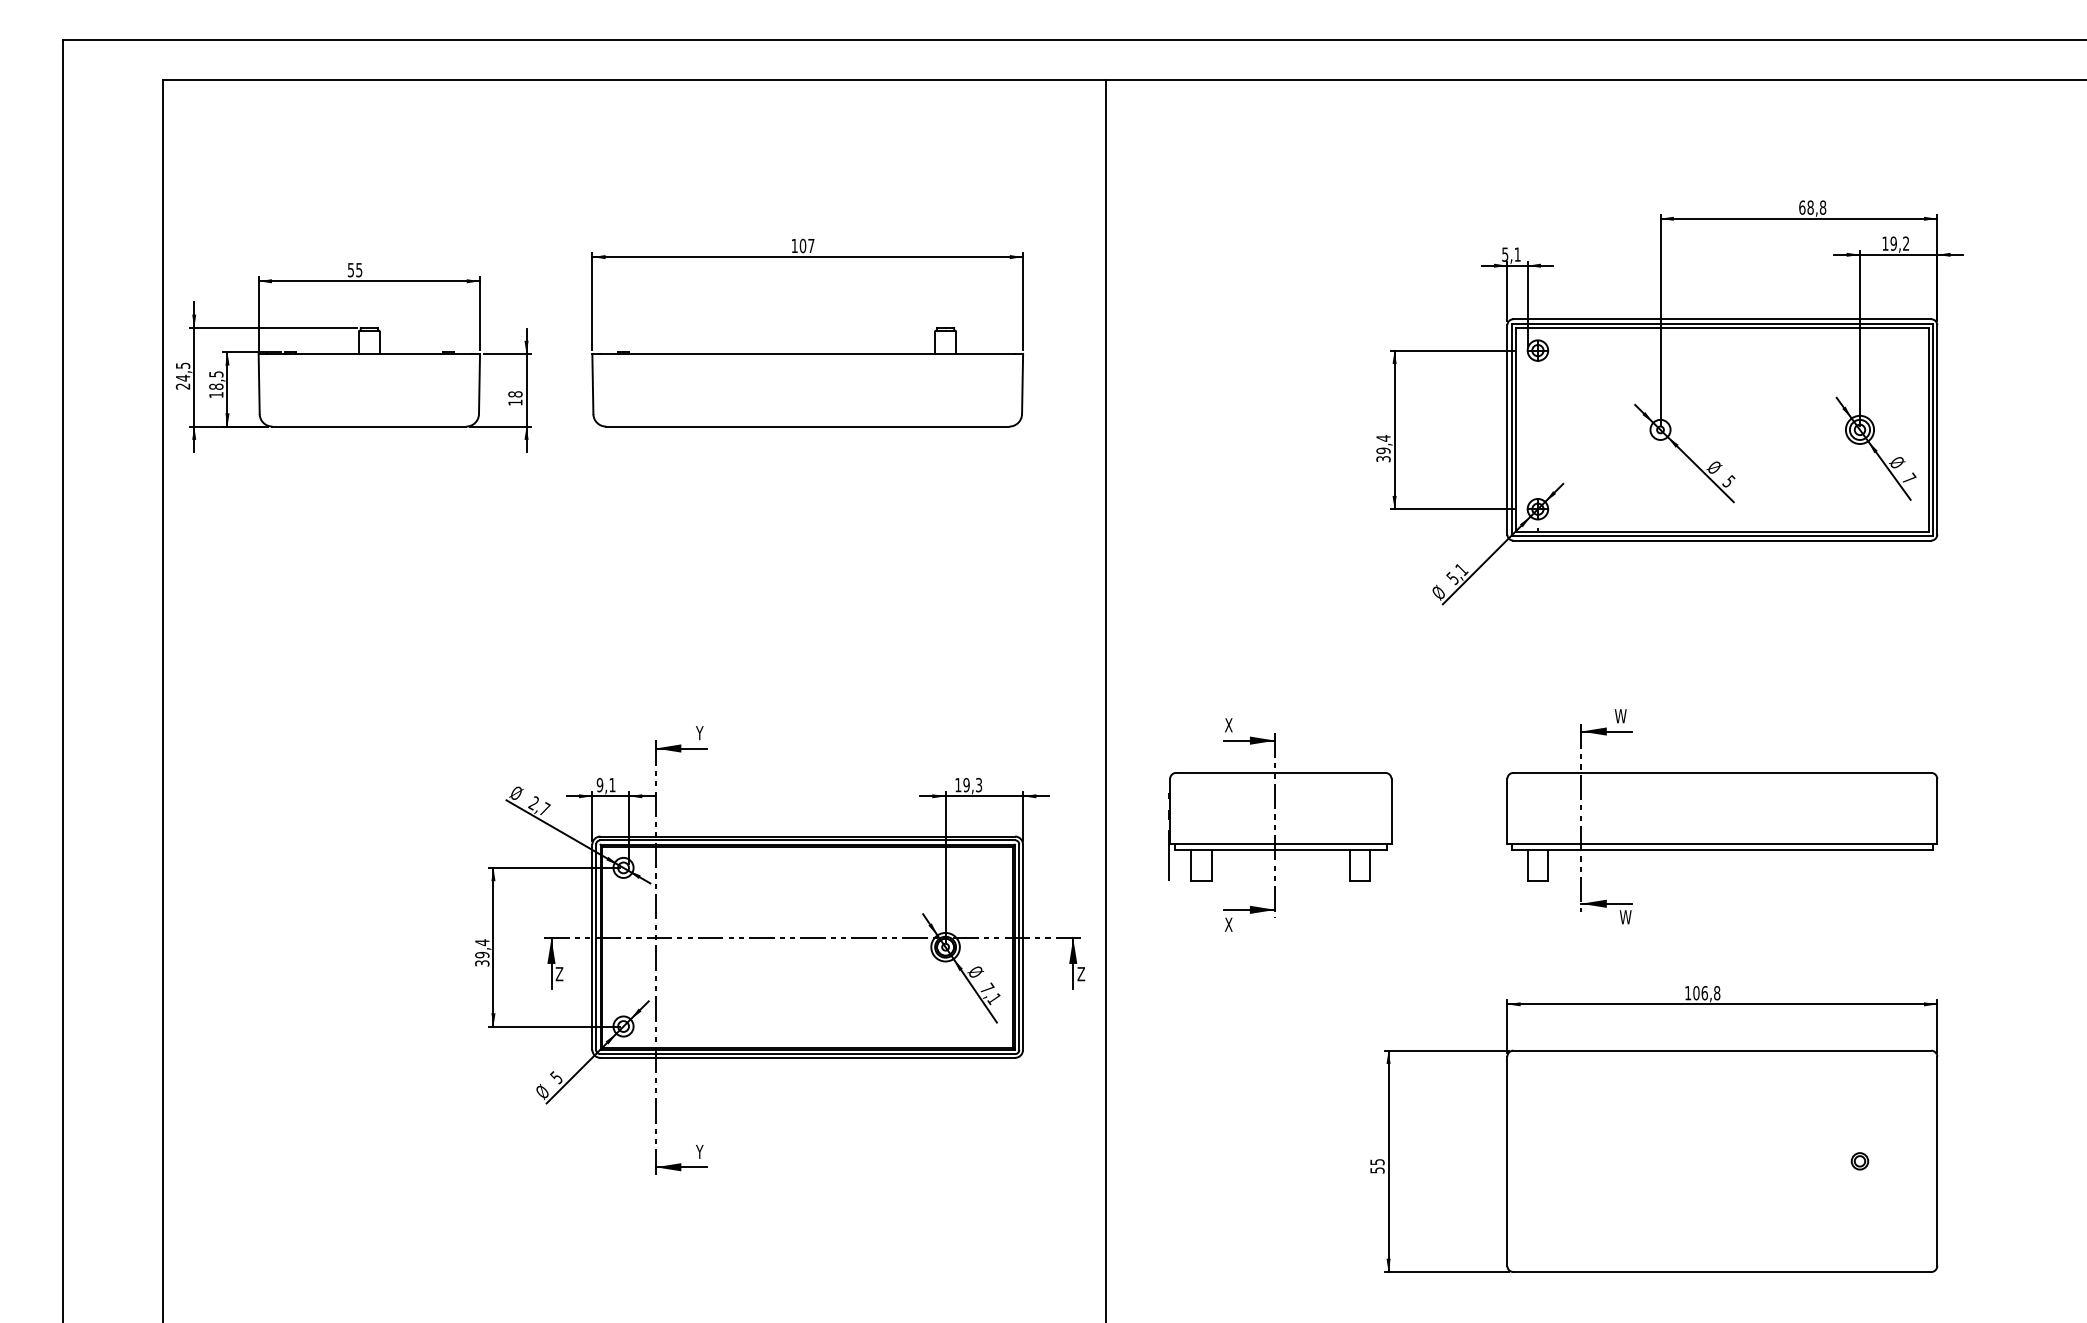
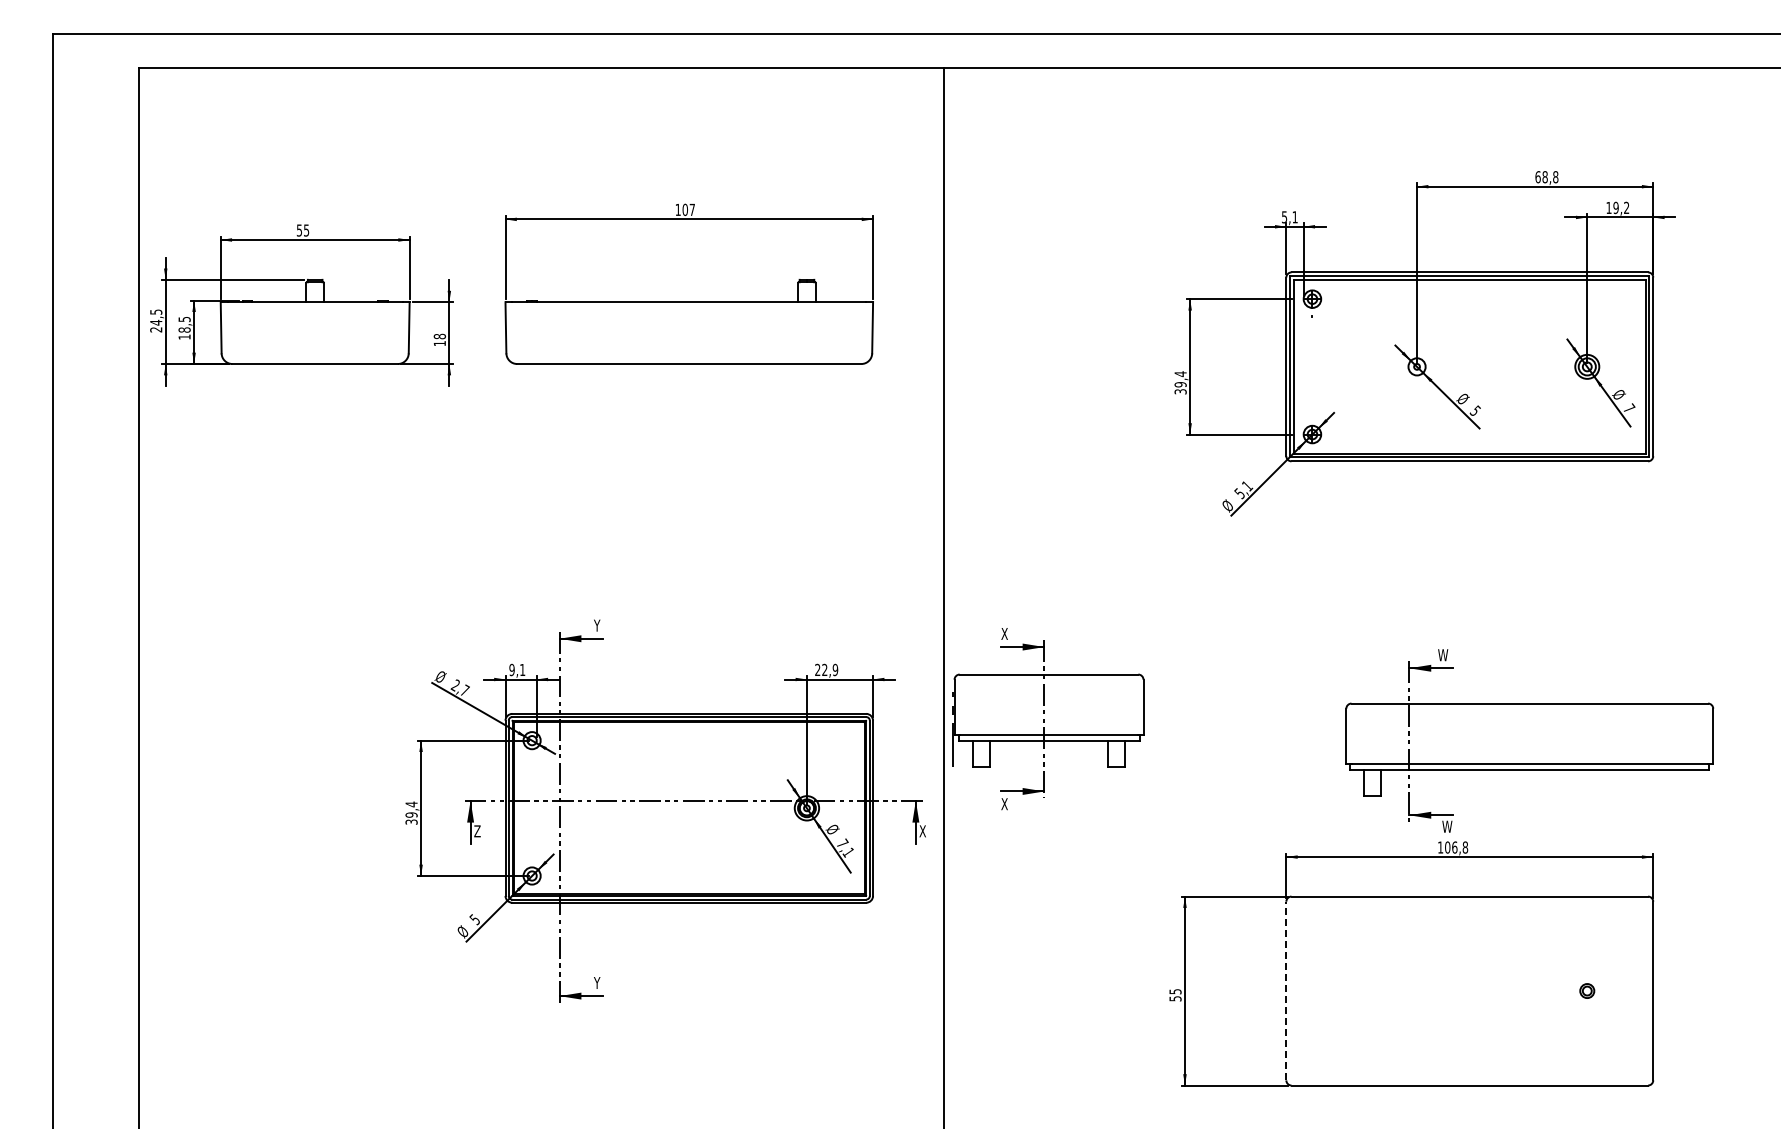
text: (968, 784) -> (826, 669), 19,3 -> 22,9
part: (1721, 816) -> (1529, 740), moved
part: (1280, 825) -> (1048, 719), moved
text: (1080, 974) -> (922, 831), Z -> X
line: (1507, 1160) -> (1286, 990), solid -> dashed

